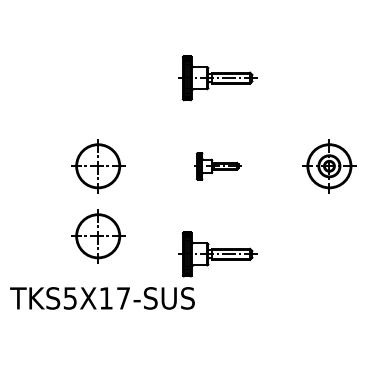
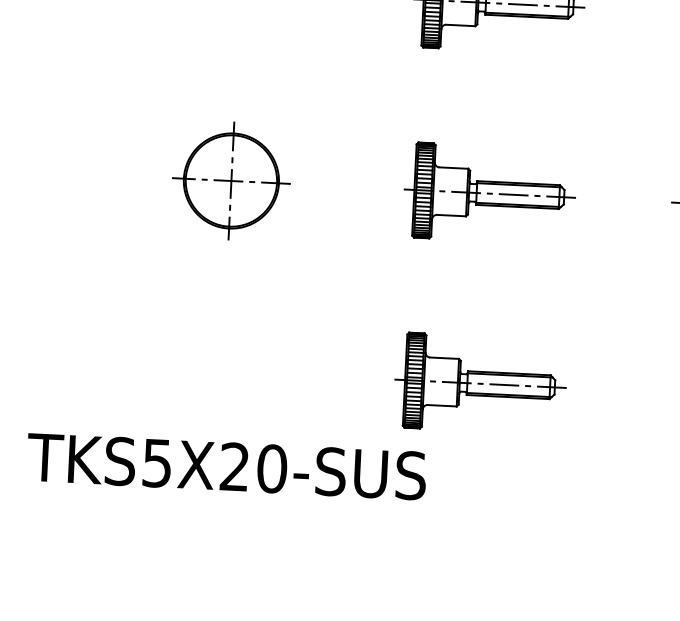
part: (217, 166) -> (488, 194), size x1.67
part: (98, 236) -> (224, 332), removed
text: (114, 298) -> (252, 468), TKS5X17-SUS -> TKS5X20-SUS

